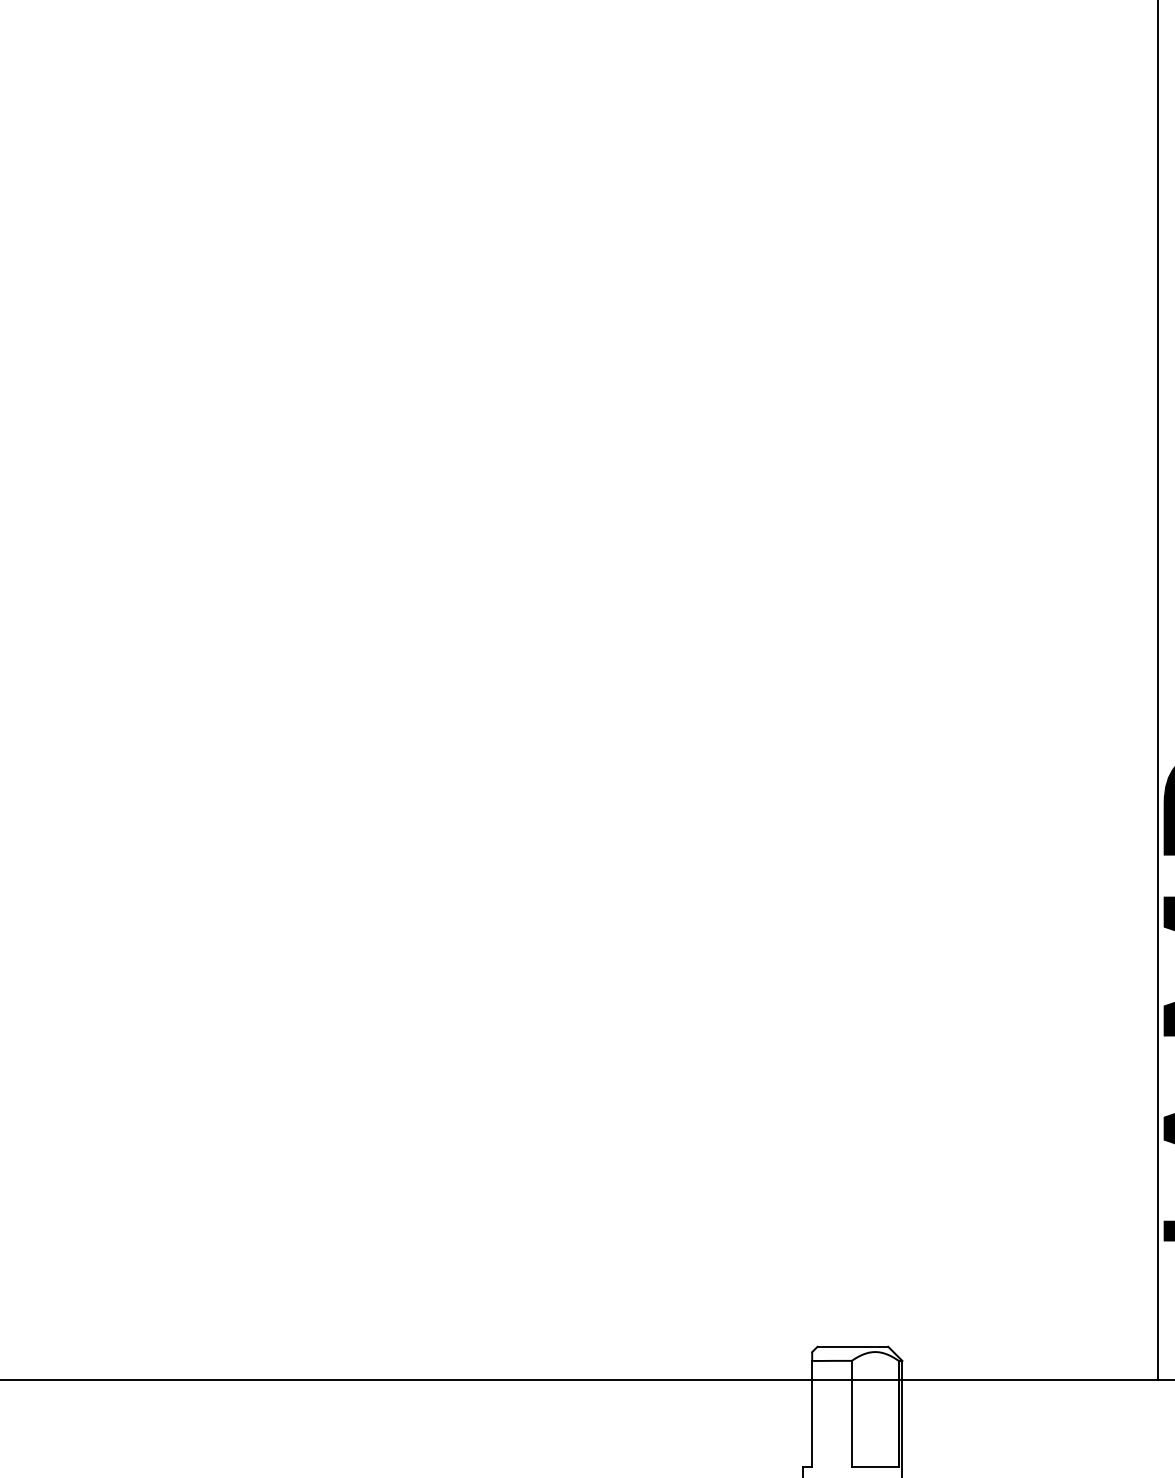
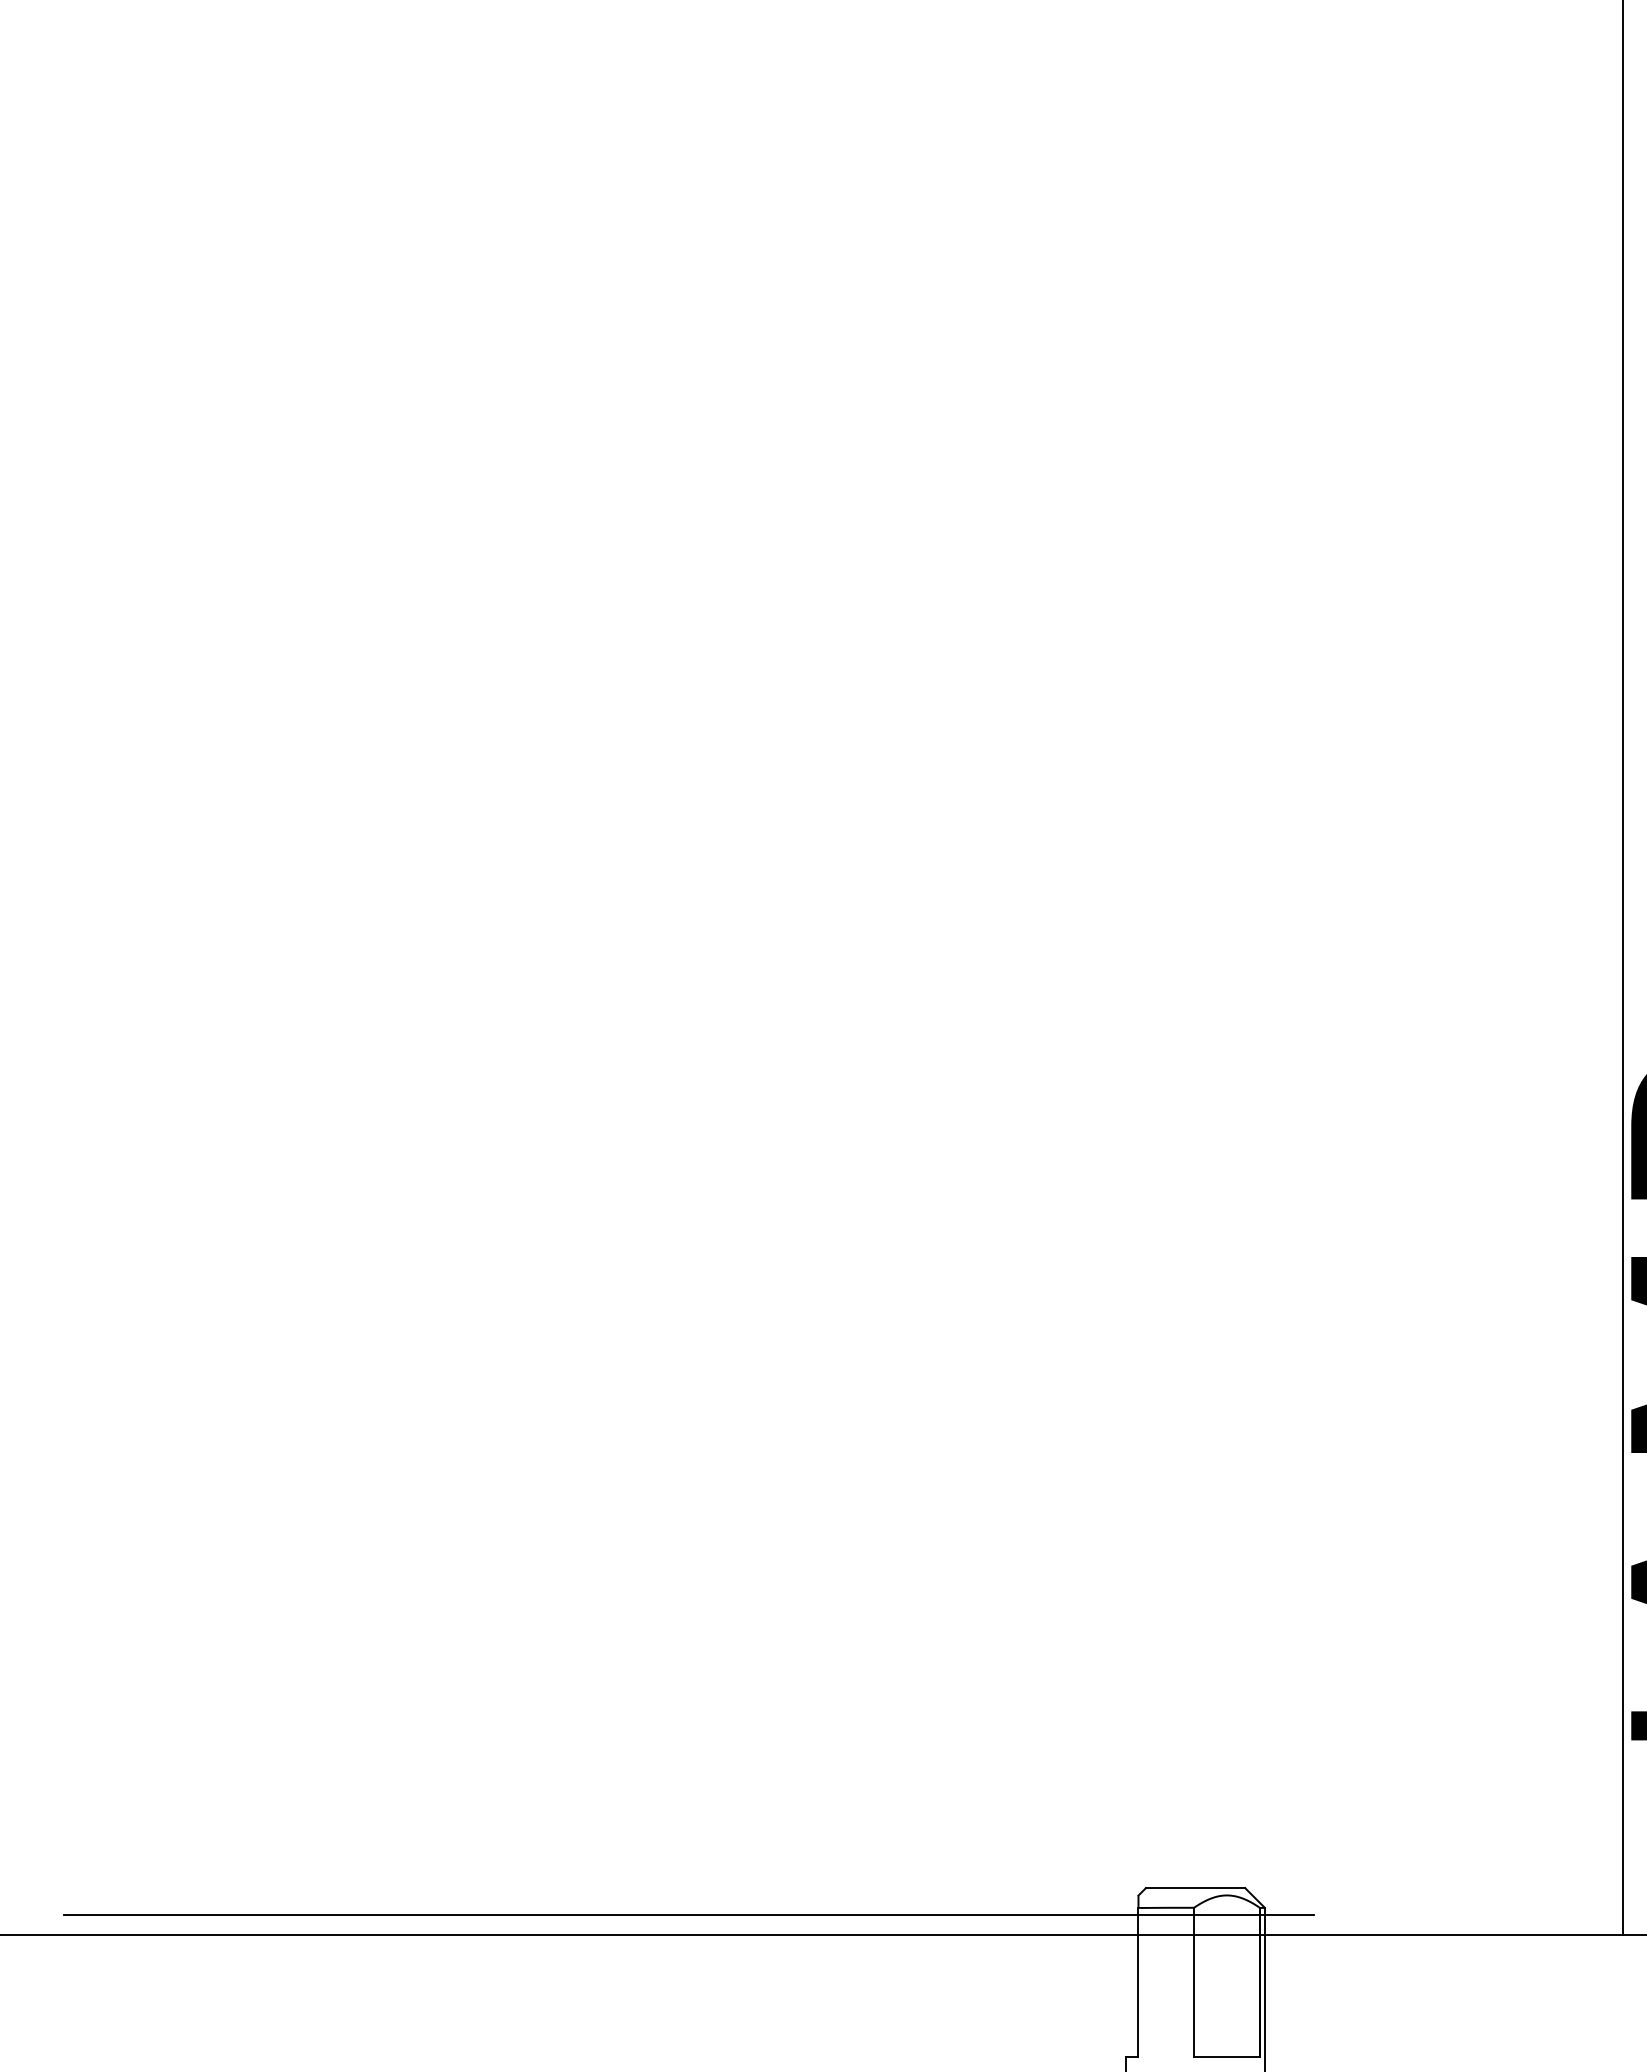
line: (491, 1365) -> (688, 1914), added

